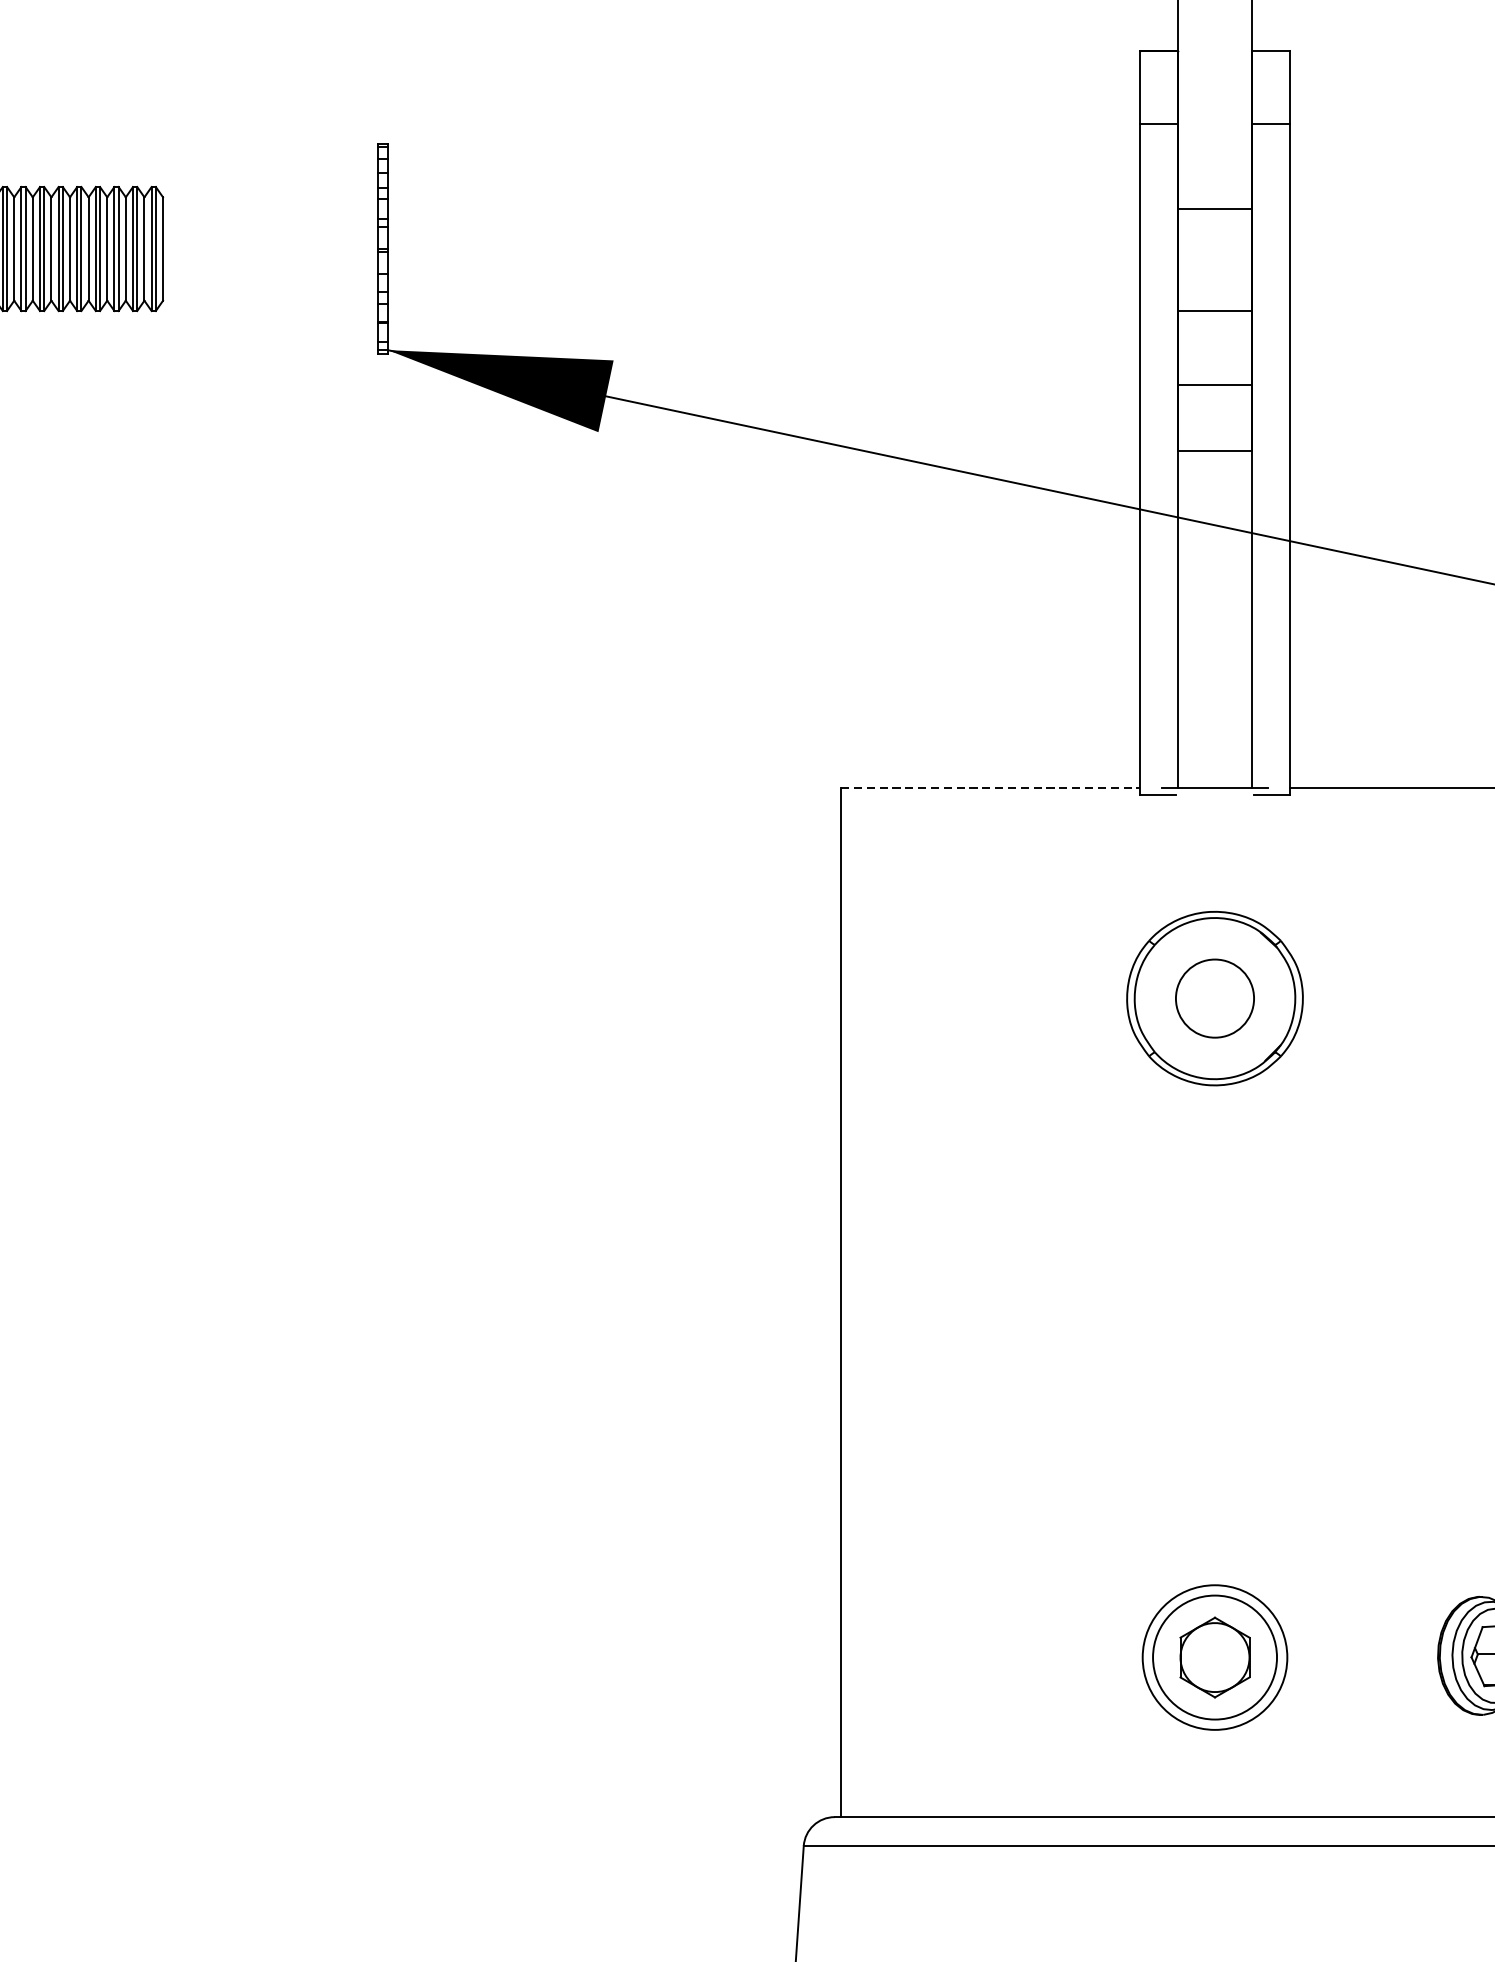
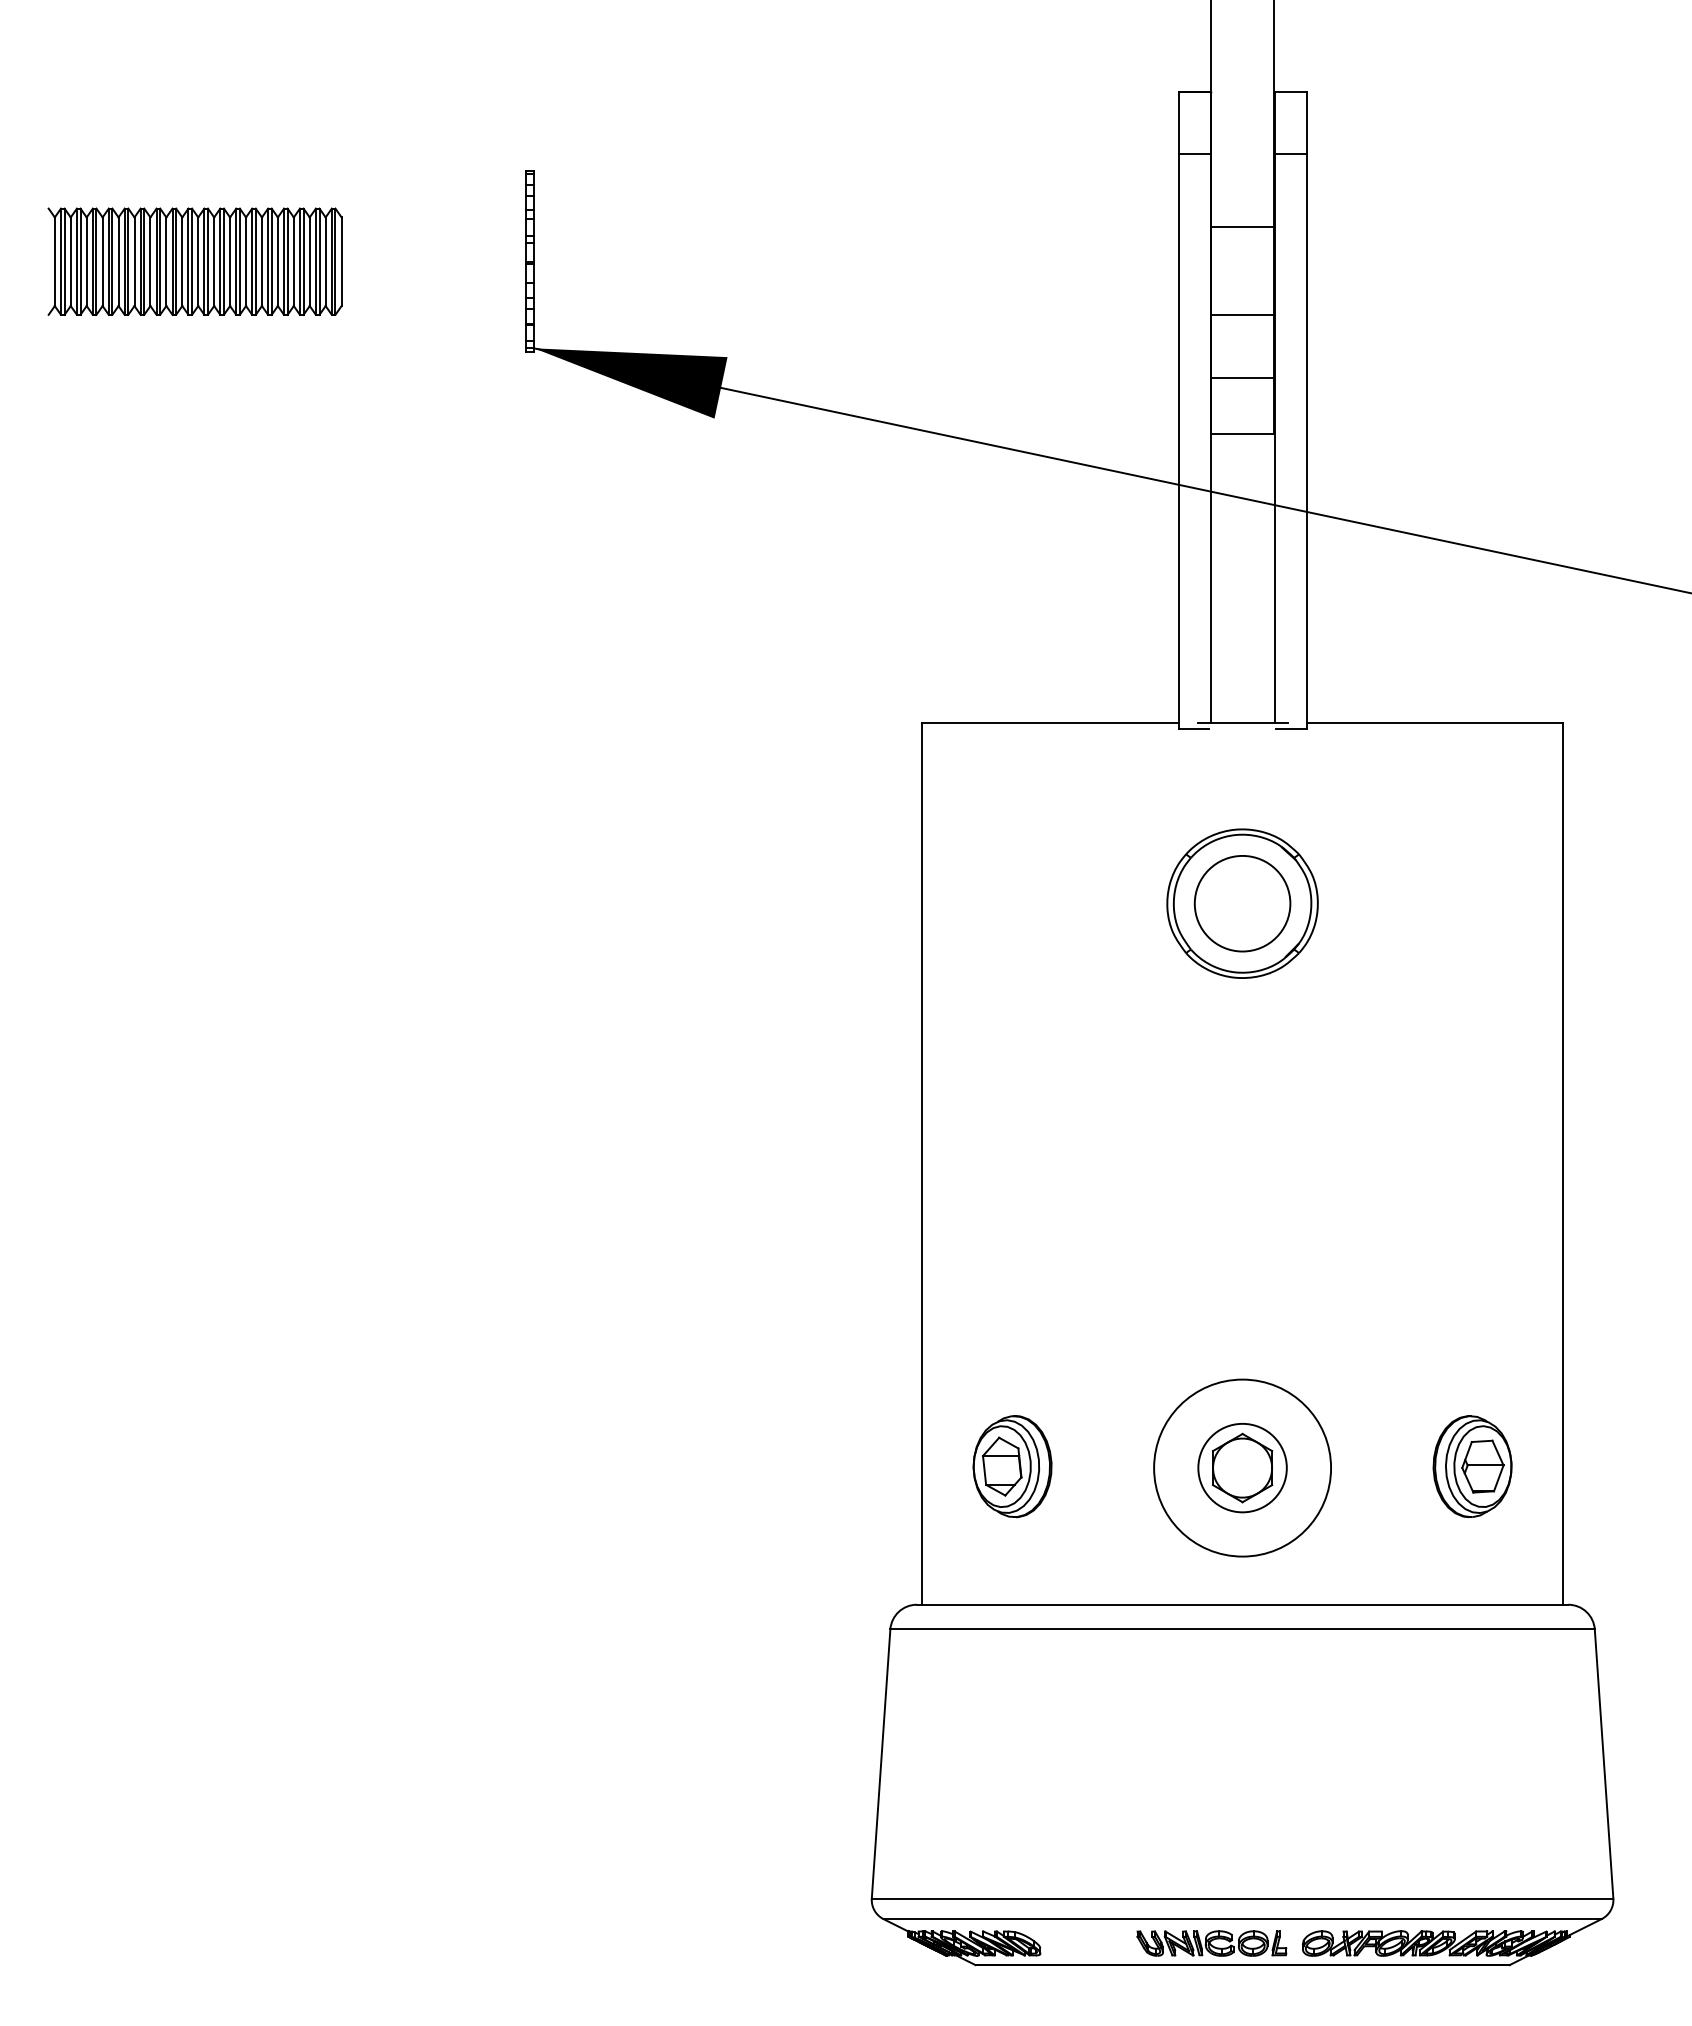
line: (990, 788) -> (1050, 723), dashed -> solid
circle: (1214, 998) -> (1242, 903), size x1.43
part: (946, 1655) -> (1012, 1466), added
circle: (1214, 1656) -> (1242, 1467), size x0.71
circle: (1214, 1656) -> (1242, 1467), size x1.67

